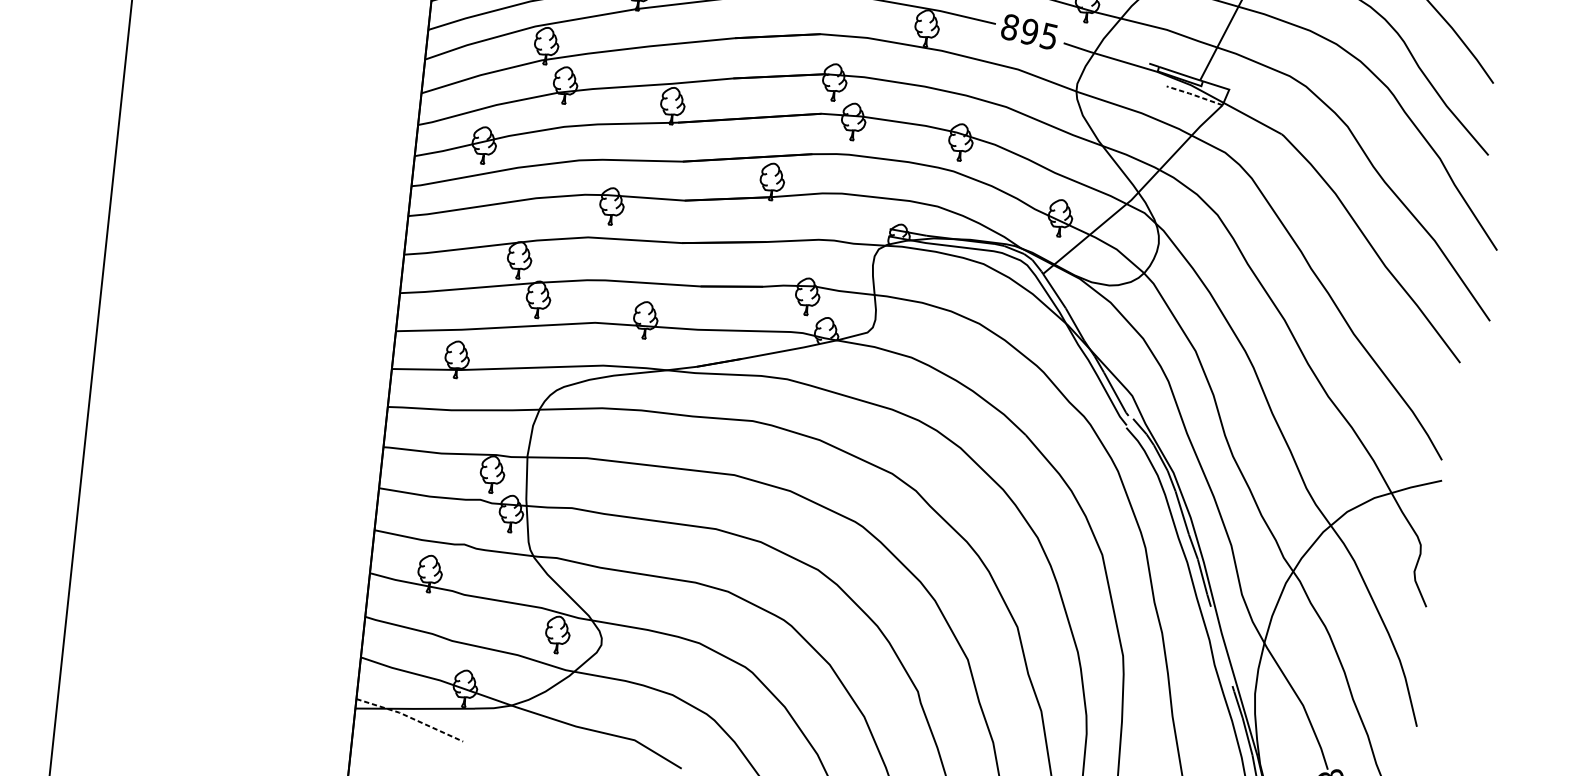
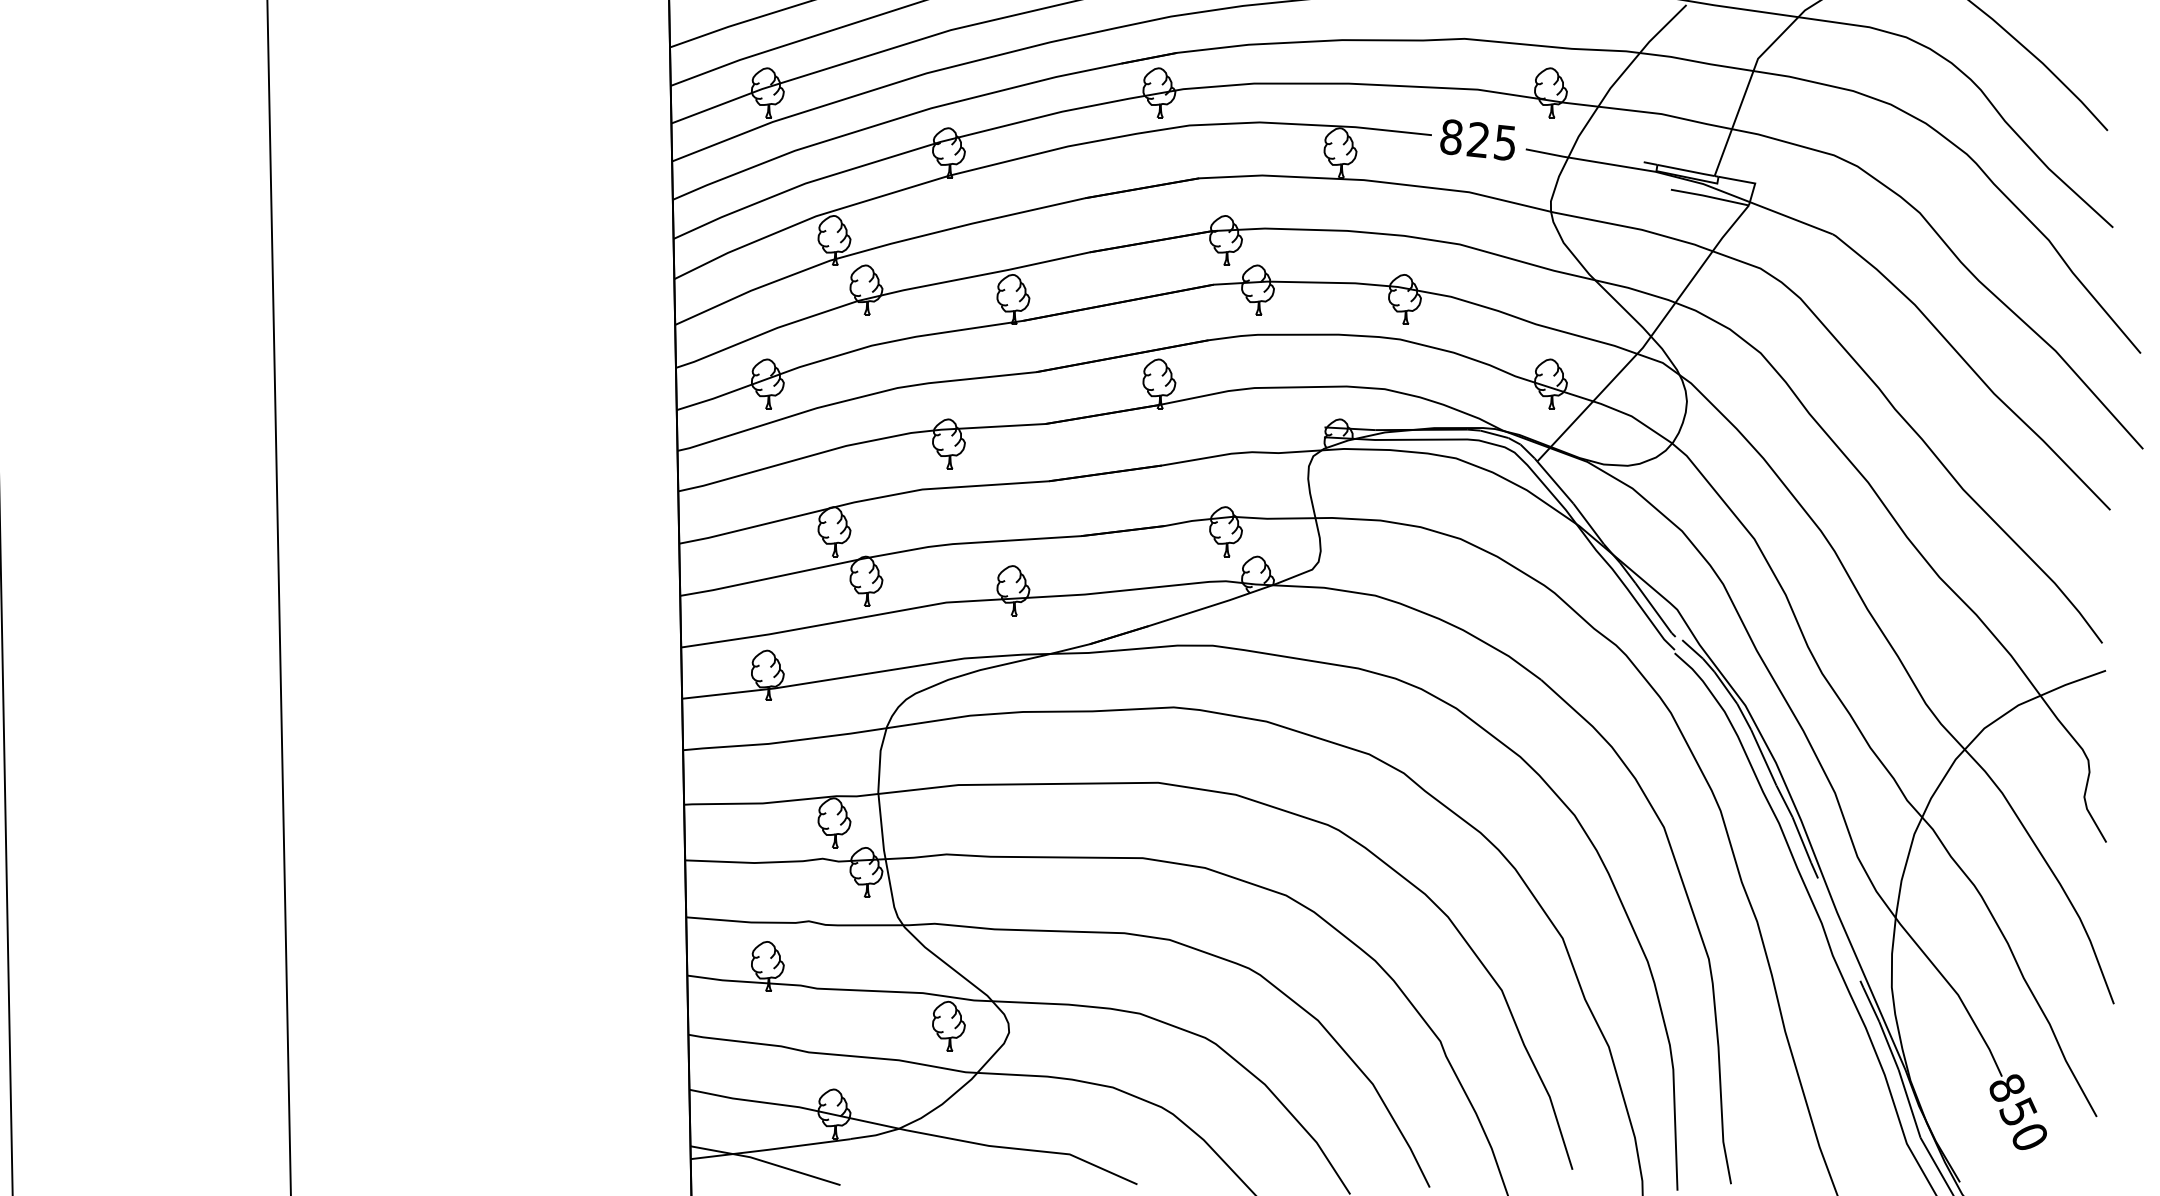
text: (1028, 32) -> (1477, 140), 895 -> 825
line: (1194, 94) -> (1709, 196), dashed -> solid
line: (410, 718) -> (766, 1162), dashed -> solid

